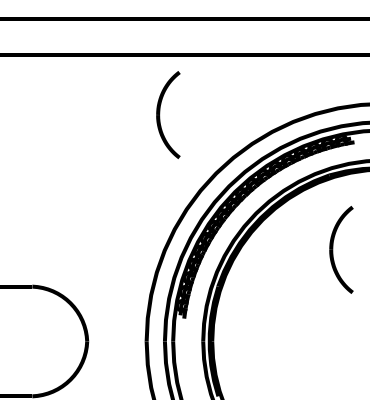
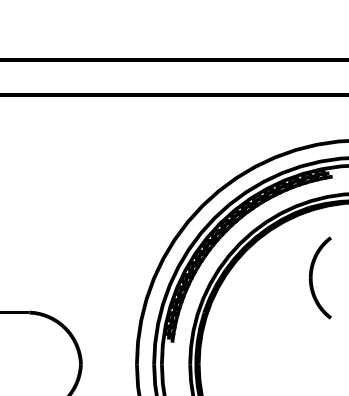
part: (160, 114) -> (149, 150), removed

